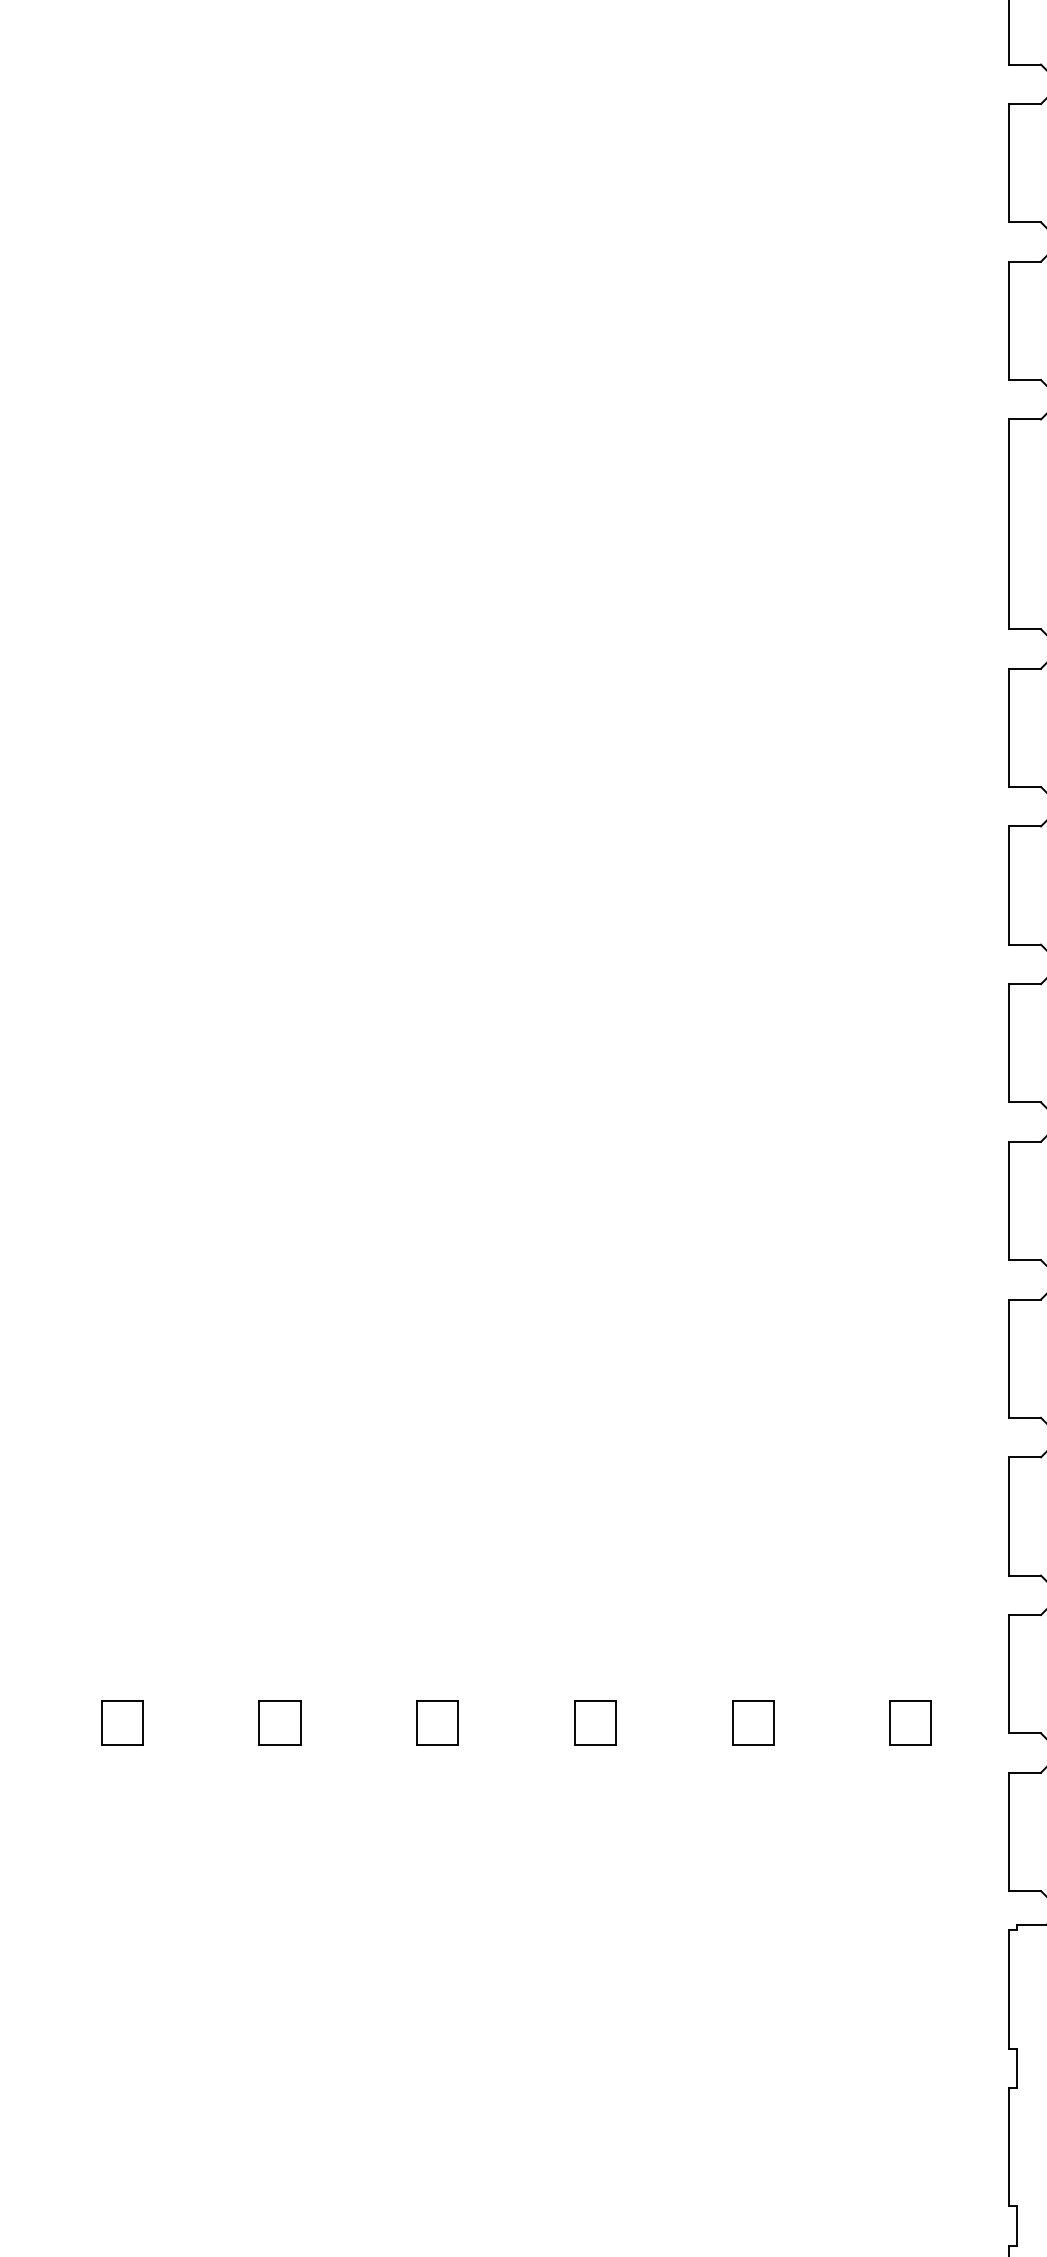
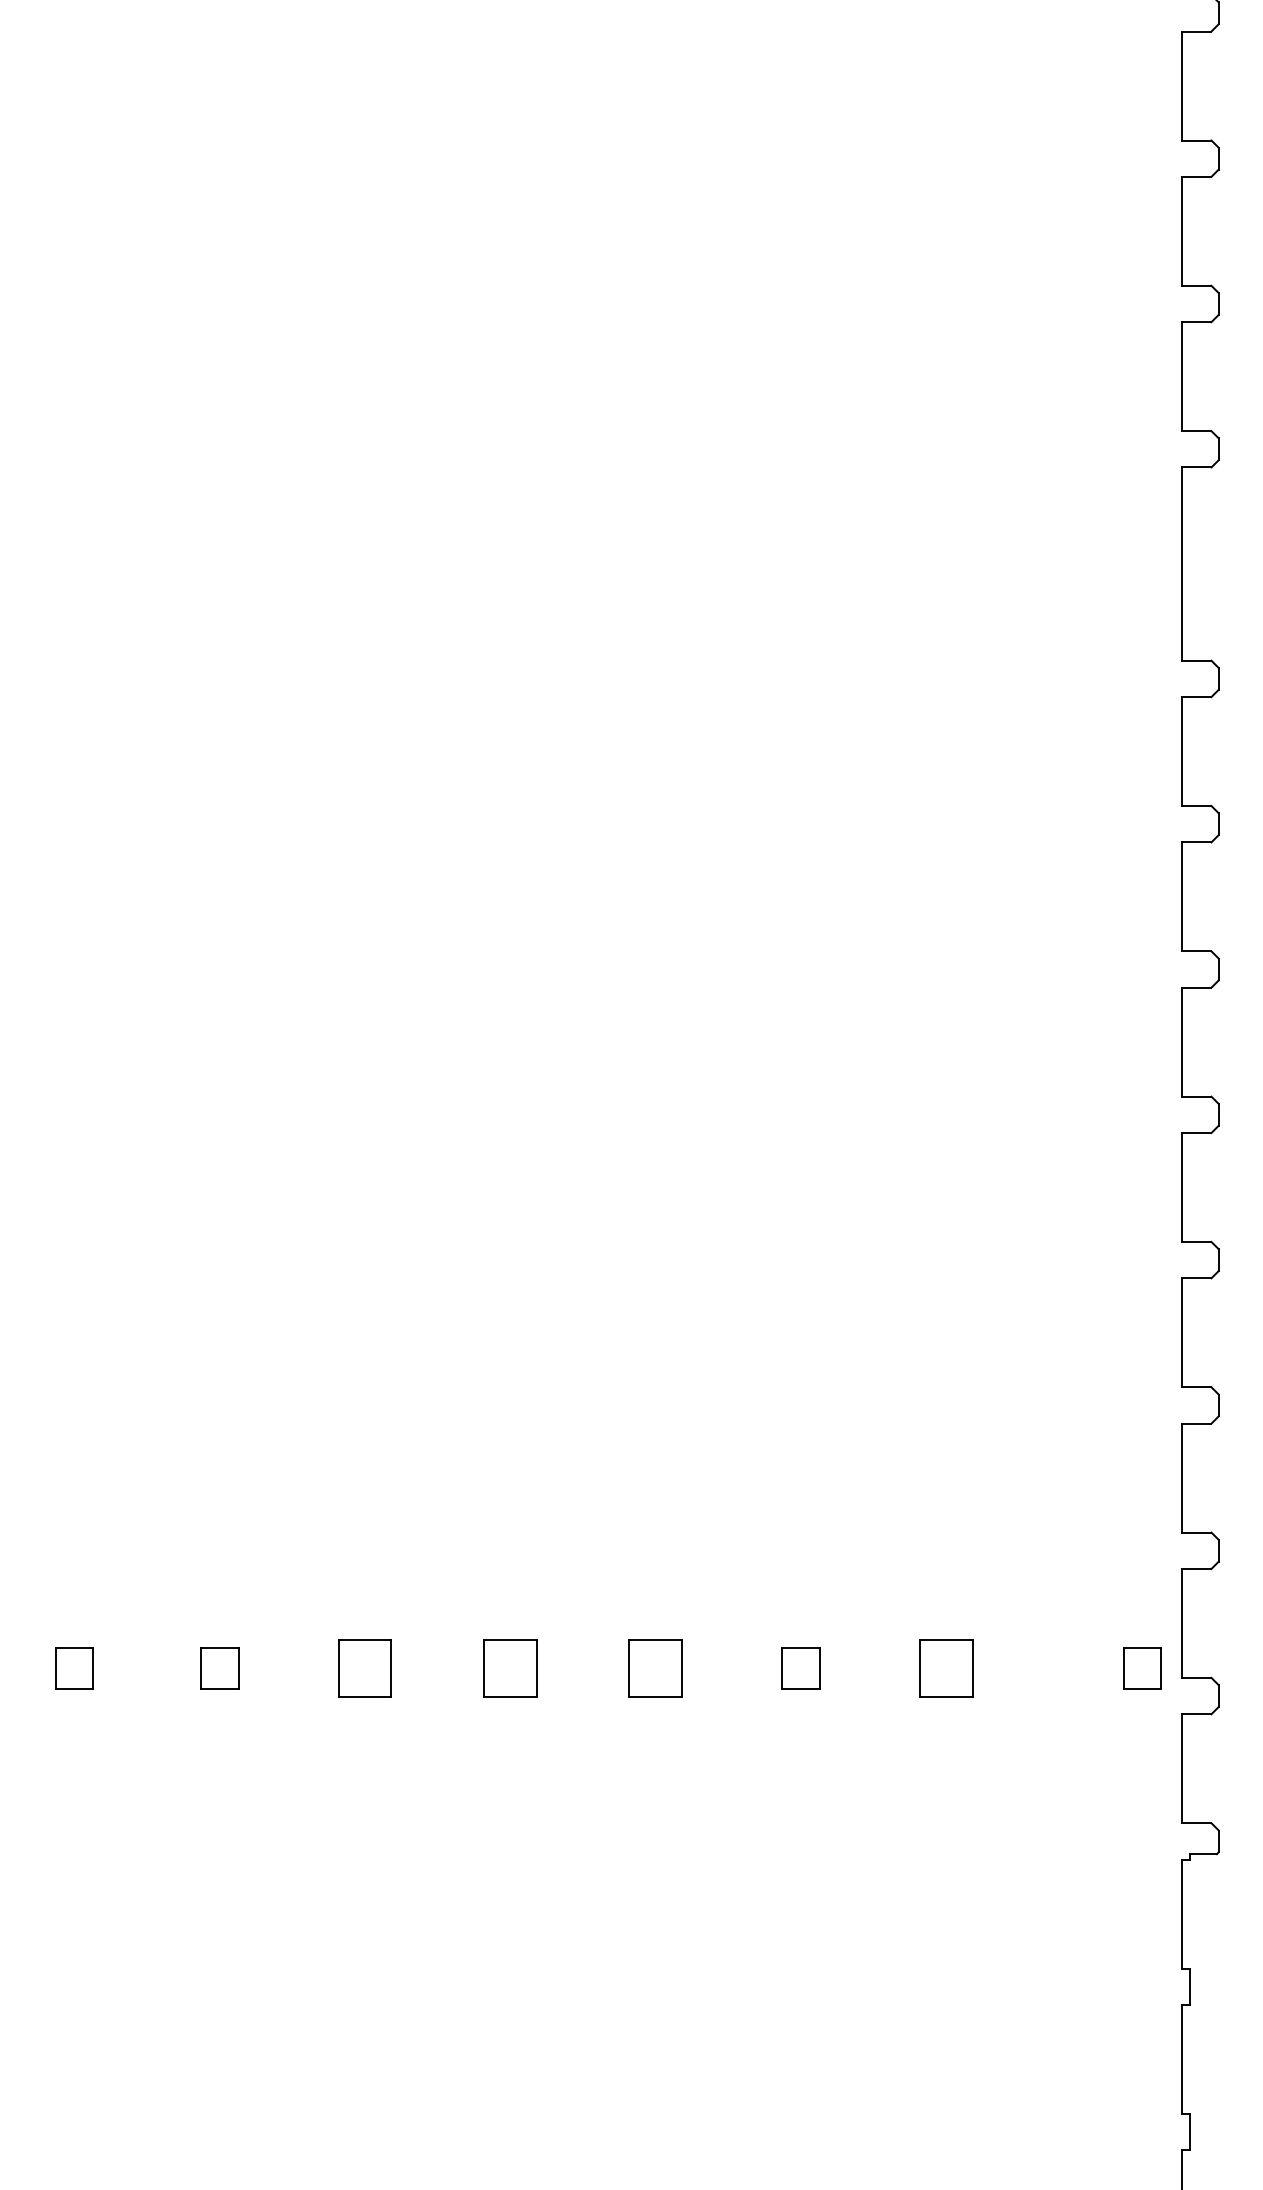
part: (121, 1723) -> (364, 1668), size x1.4
part: (279, 1723) -> (509, 1668), size x1.4
part: (437, 1723) -> (655, 1668), size x1.4
part: (752, 1723) -> (945, 1668), size x1.4
part: (910, 1723) -> (1142, 1668), moved

